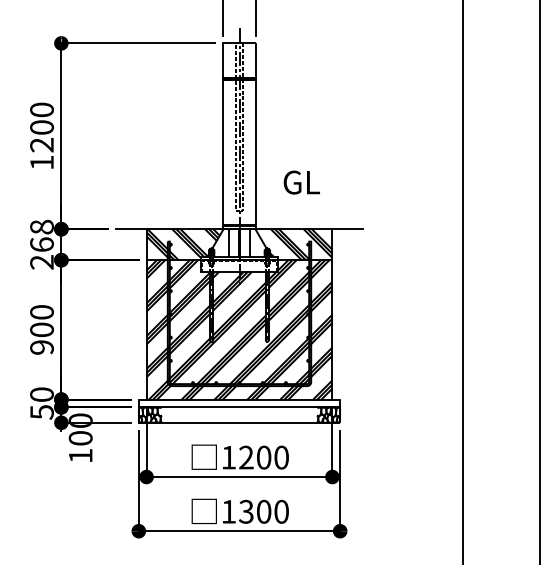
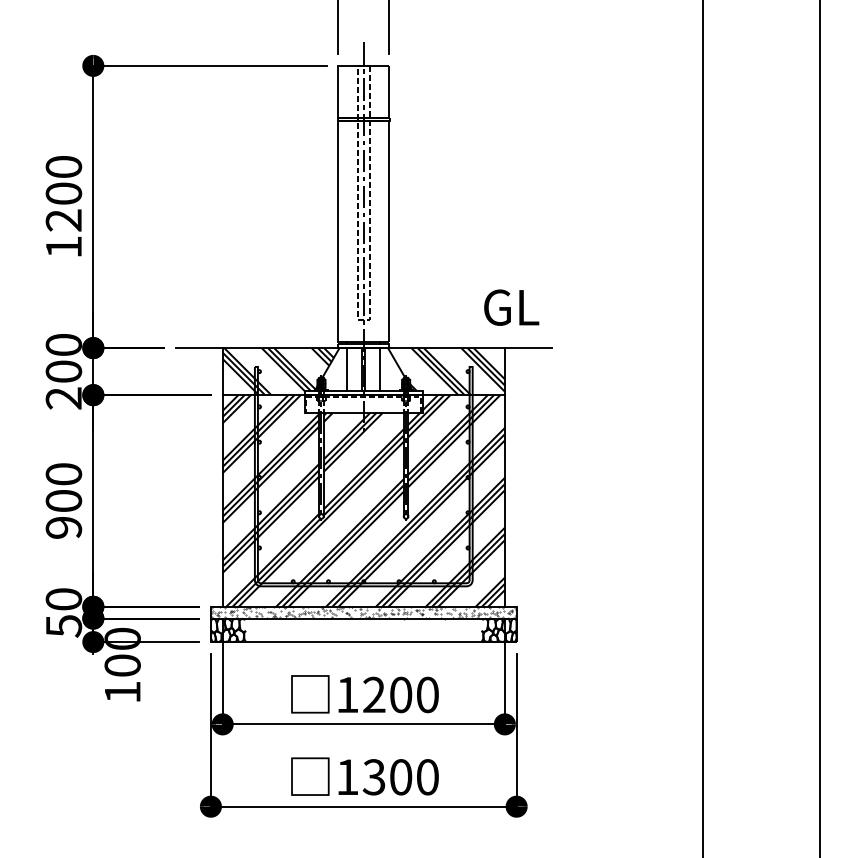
text: (301, 182) -> (511, 307), moved
text: (41, 235) -> (63, 357), 268 -> 200
hatch: (239, 403) -> (363, 612), added

